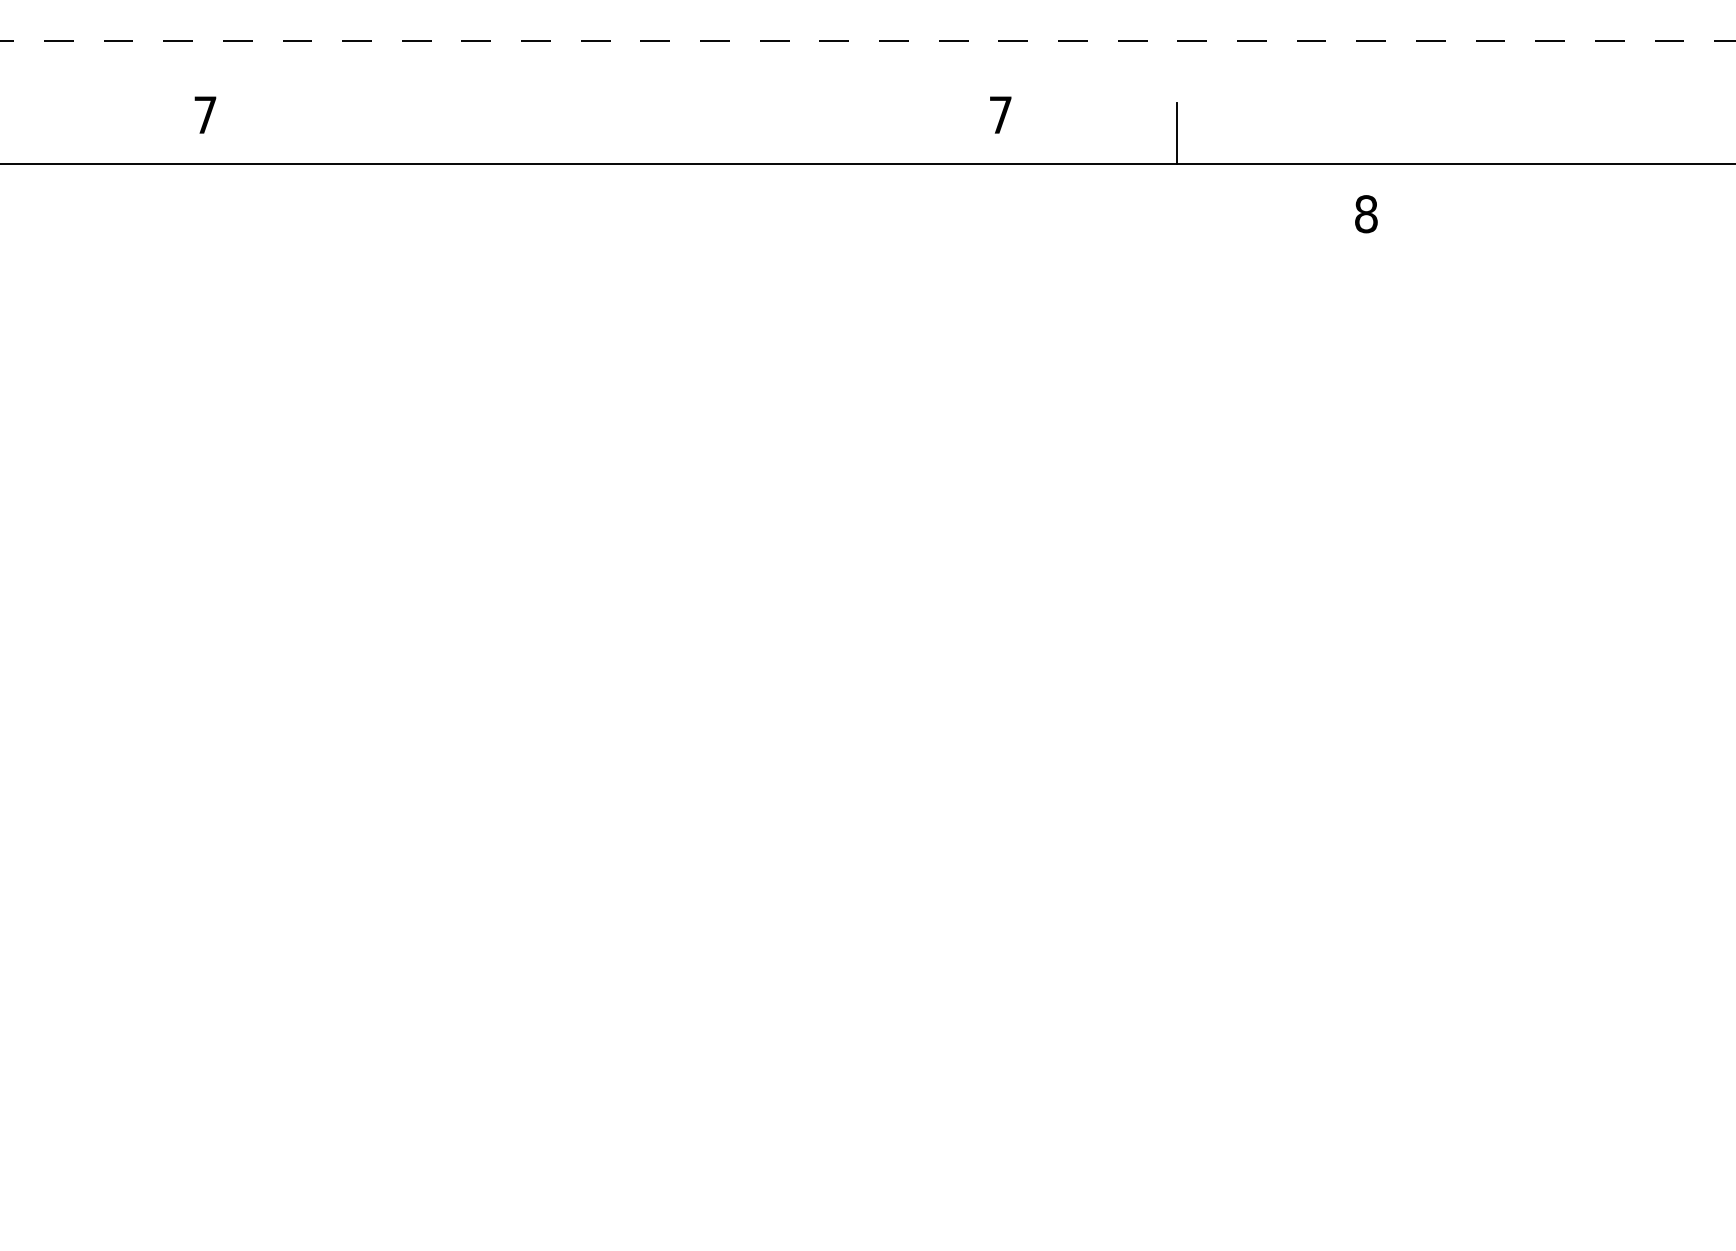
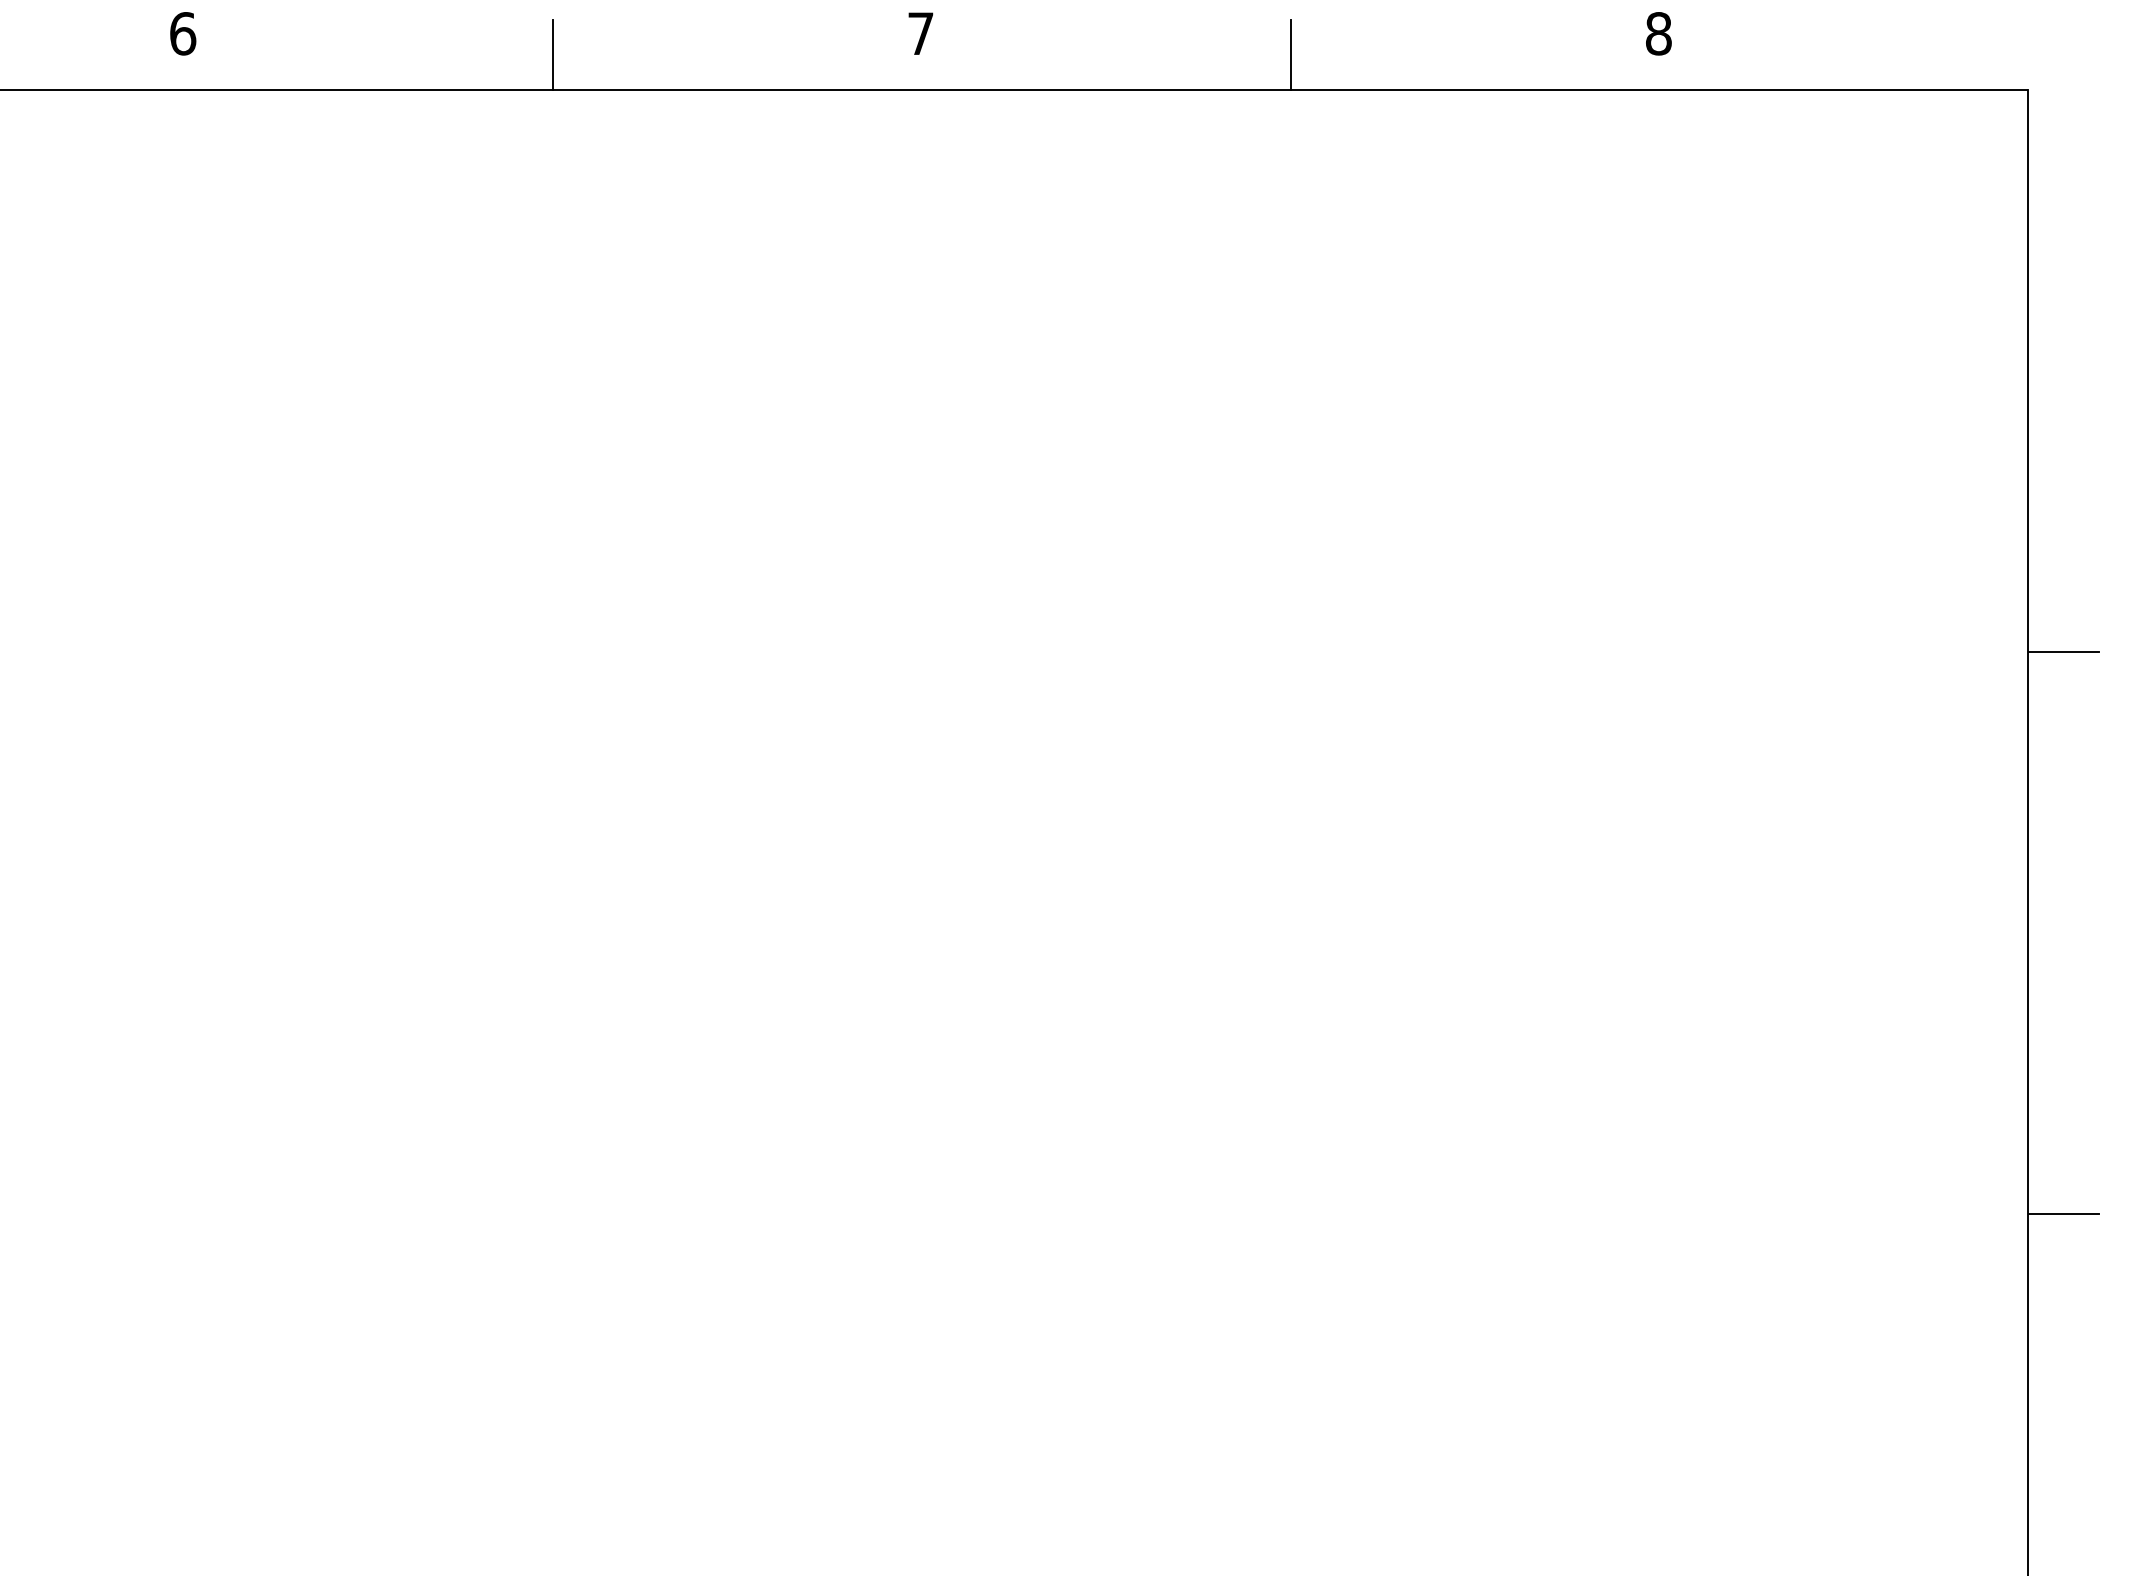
text: (205, 114) -> (183, 33), 7 -> 6
text: (1000, 114) -> (920, 33), moved
line: (530, 133) -> (553, 54), added
text: (1366, 213) -> (1658, 33), moved

